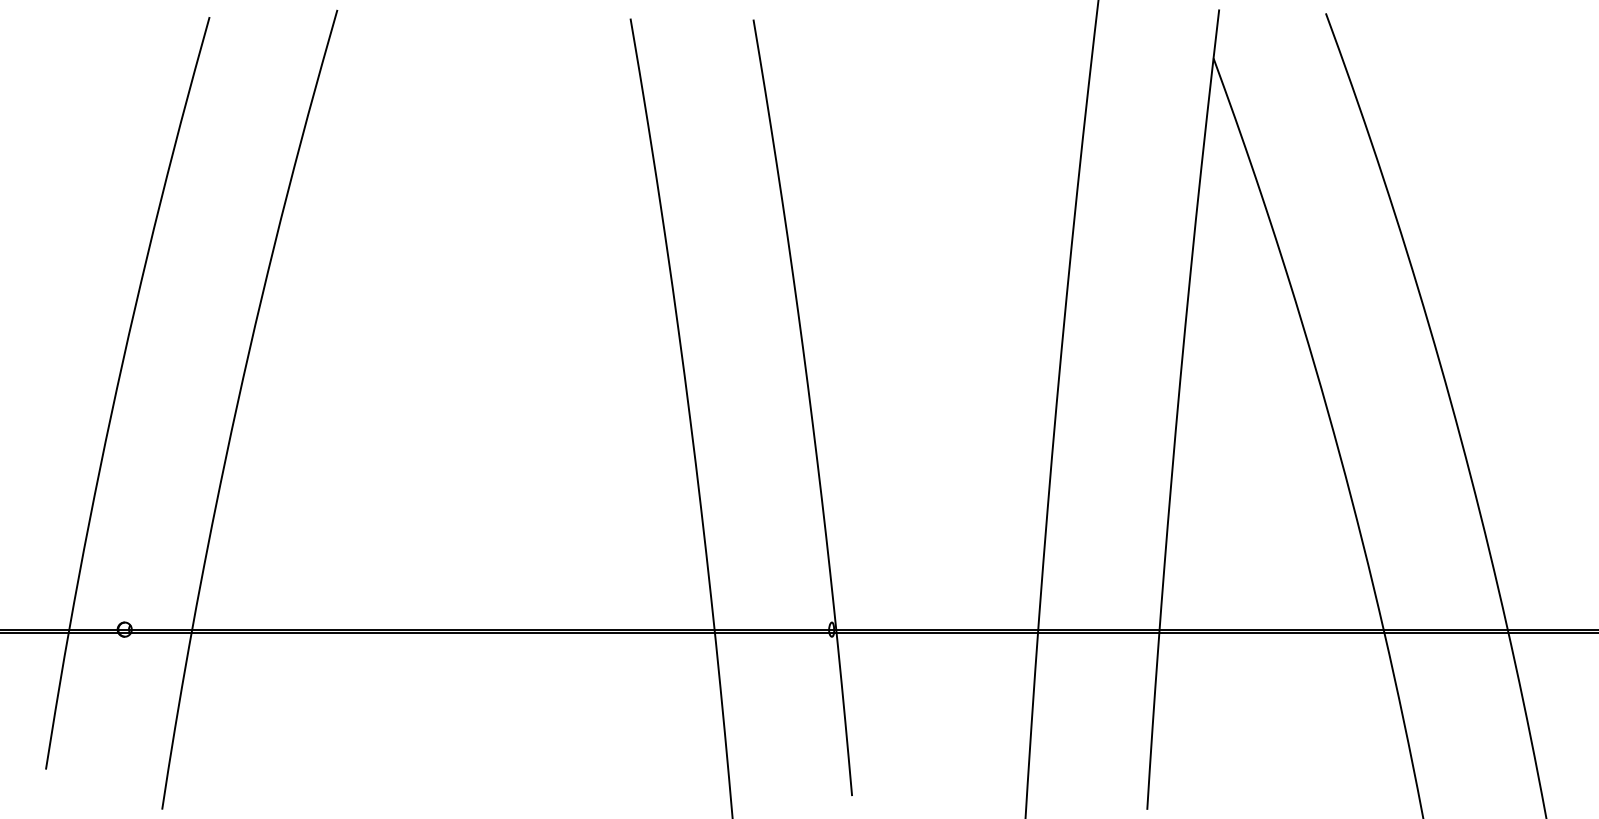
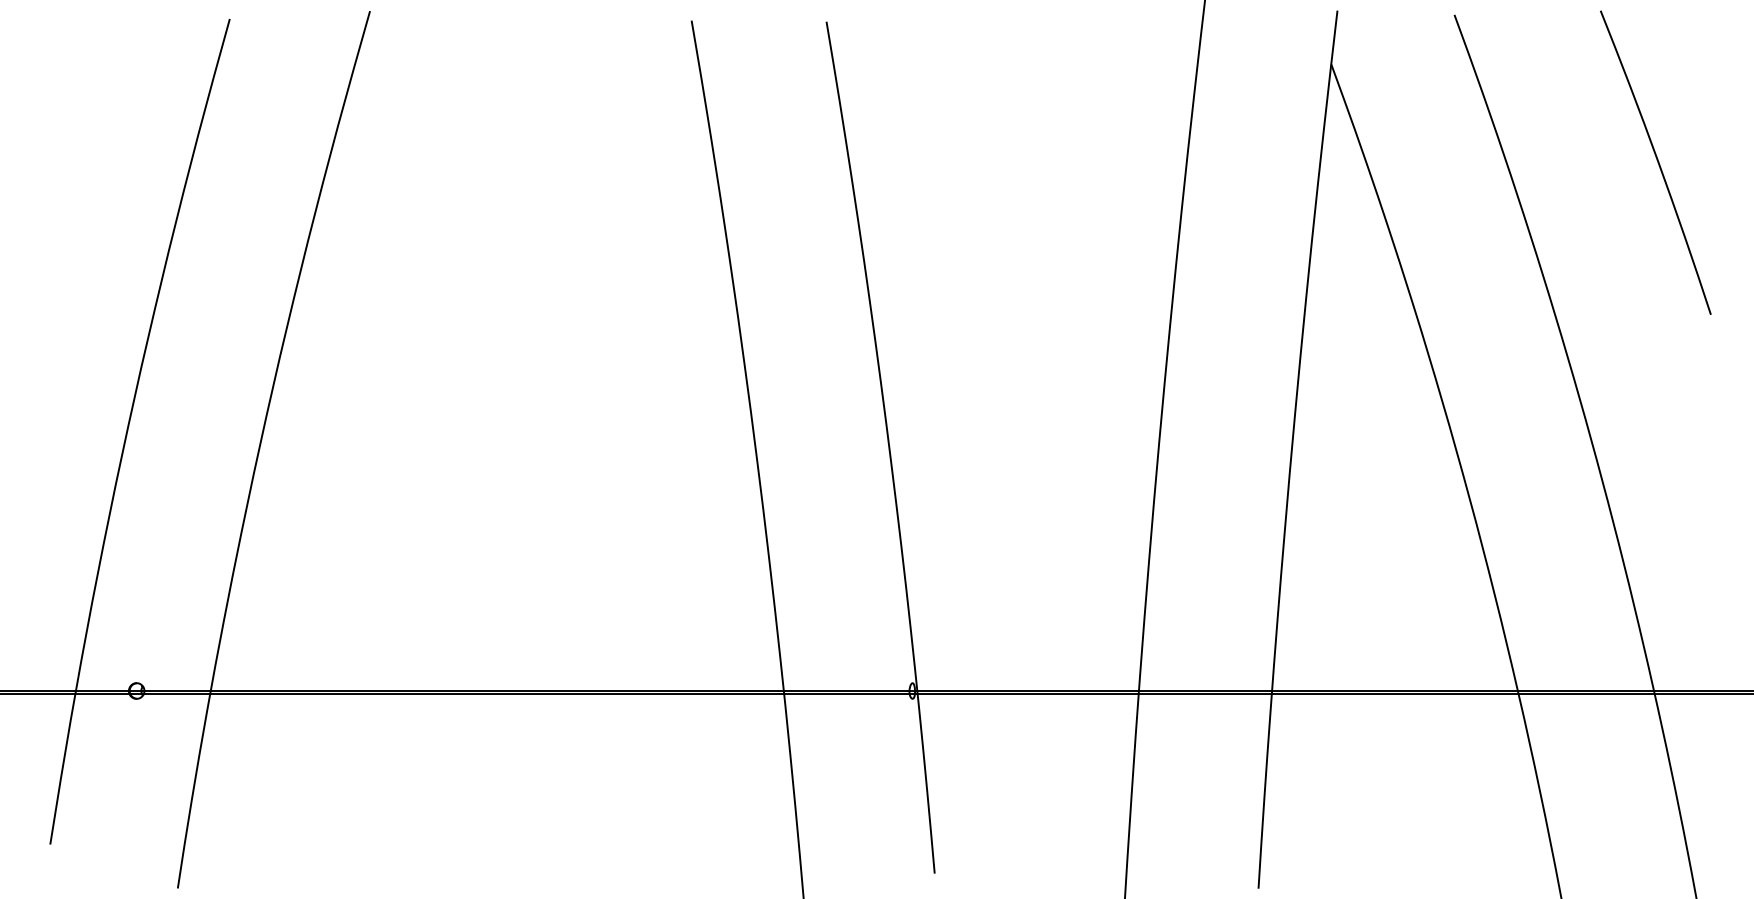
curve: (1510, 147) -> (1657, 162), added

